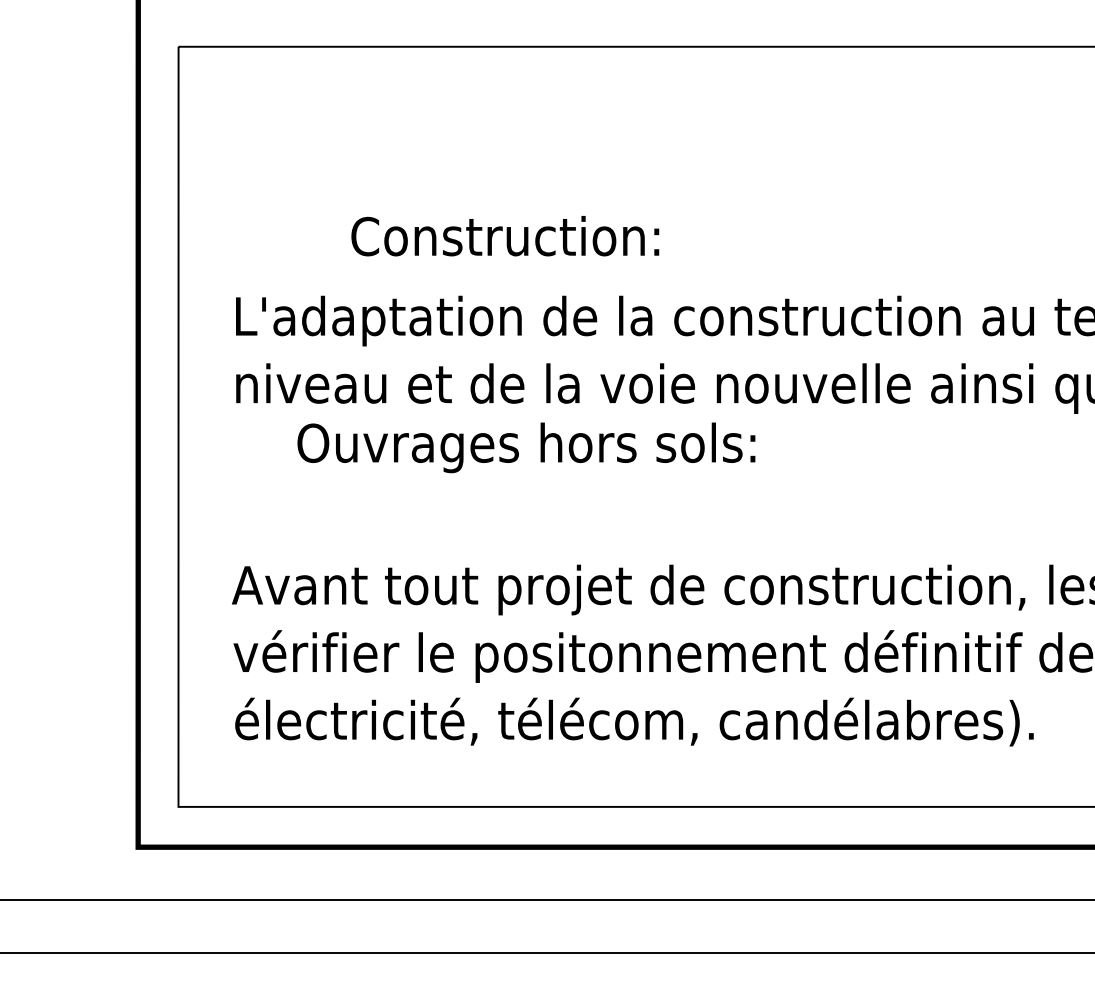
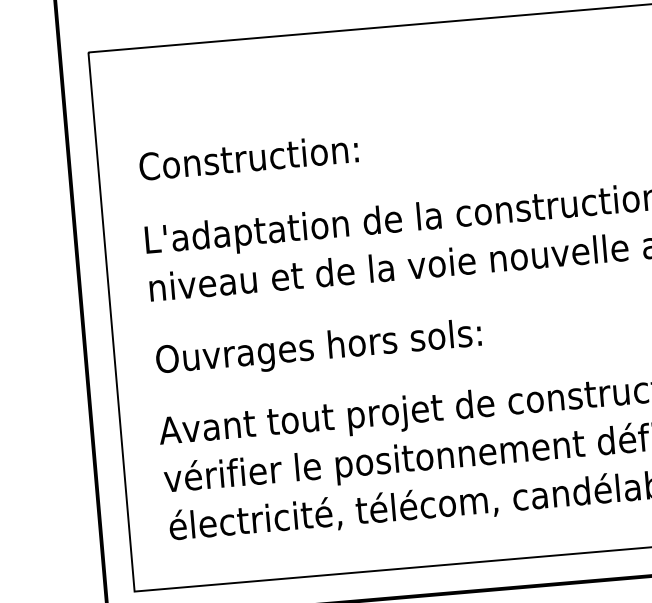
text: (505, 236) -> (248, 157), moved
text: (526, 447) -> (318, 349), moved

